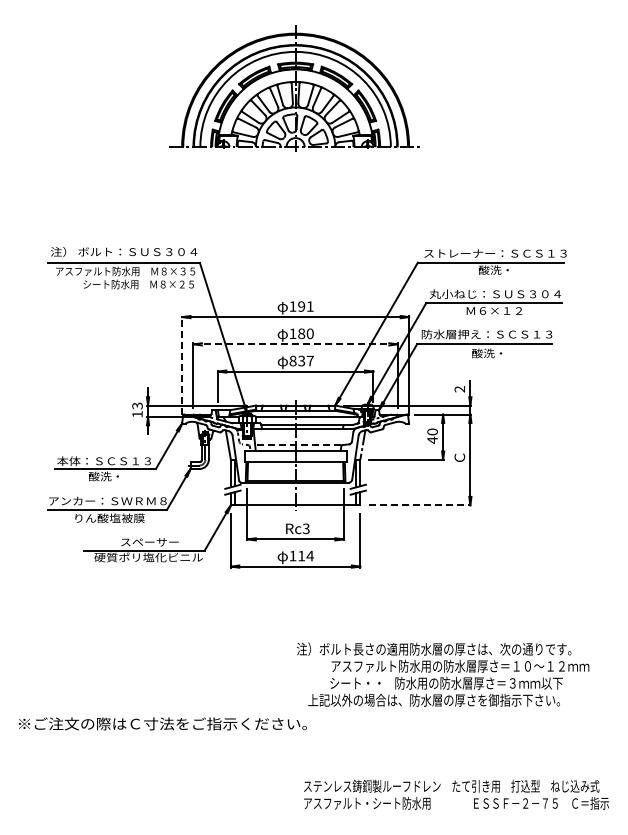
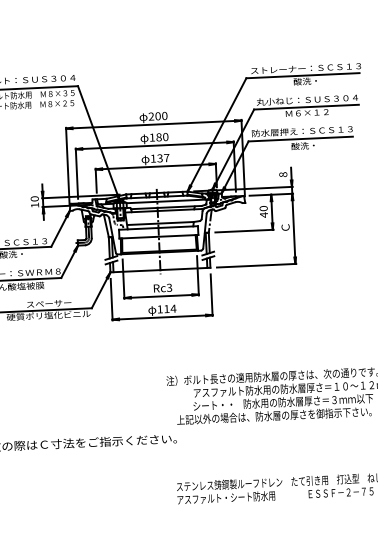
text: (301, 306) -> (157, 116), 191 -> 200
line: (296, 344) -> (155, 145), dashed -> solid
text: (292, 360) -> (152, 158), 837 -> 137
line: (182, 365) -> (68, 166), dashed -> solid
text: (459, 389) -> (282, 174), 2 -> 8
text: (137, 405) -> (34, 198), 13 -> 10
line: (299, 445) -> (161, 223), dashed -> solid
line: (420, 505) -> (256, 265), dashed -> solid

